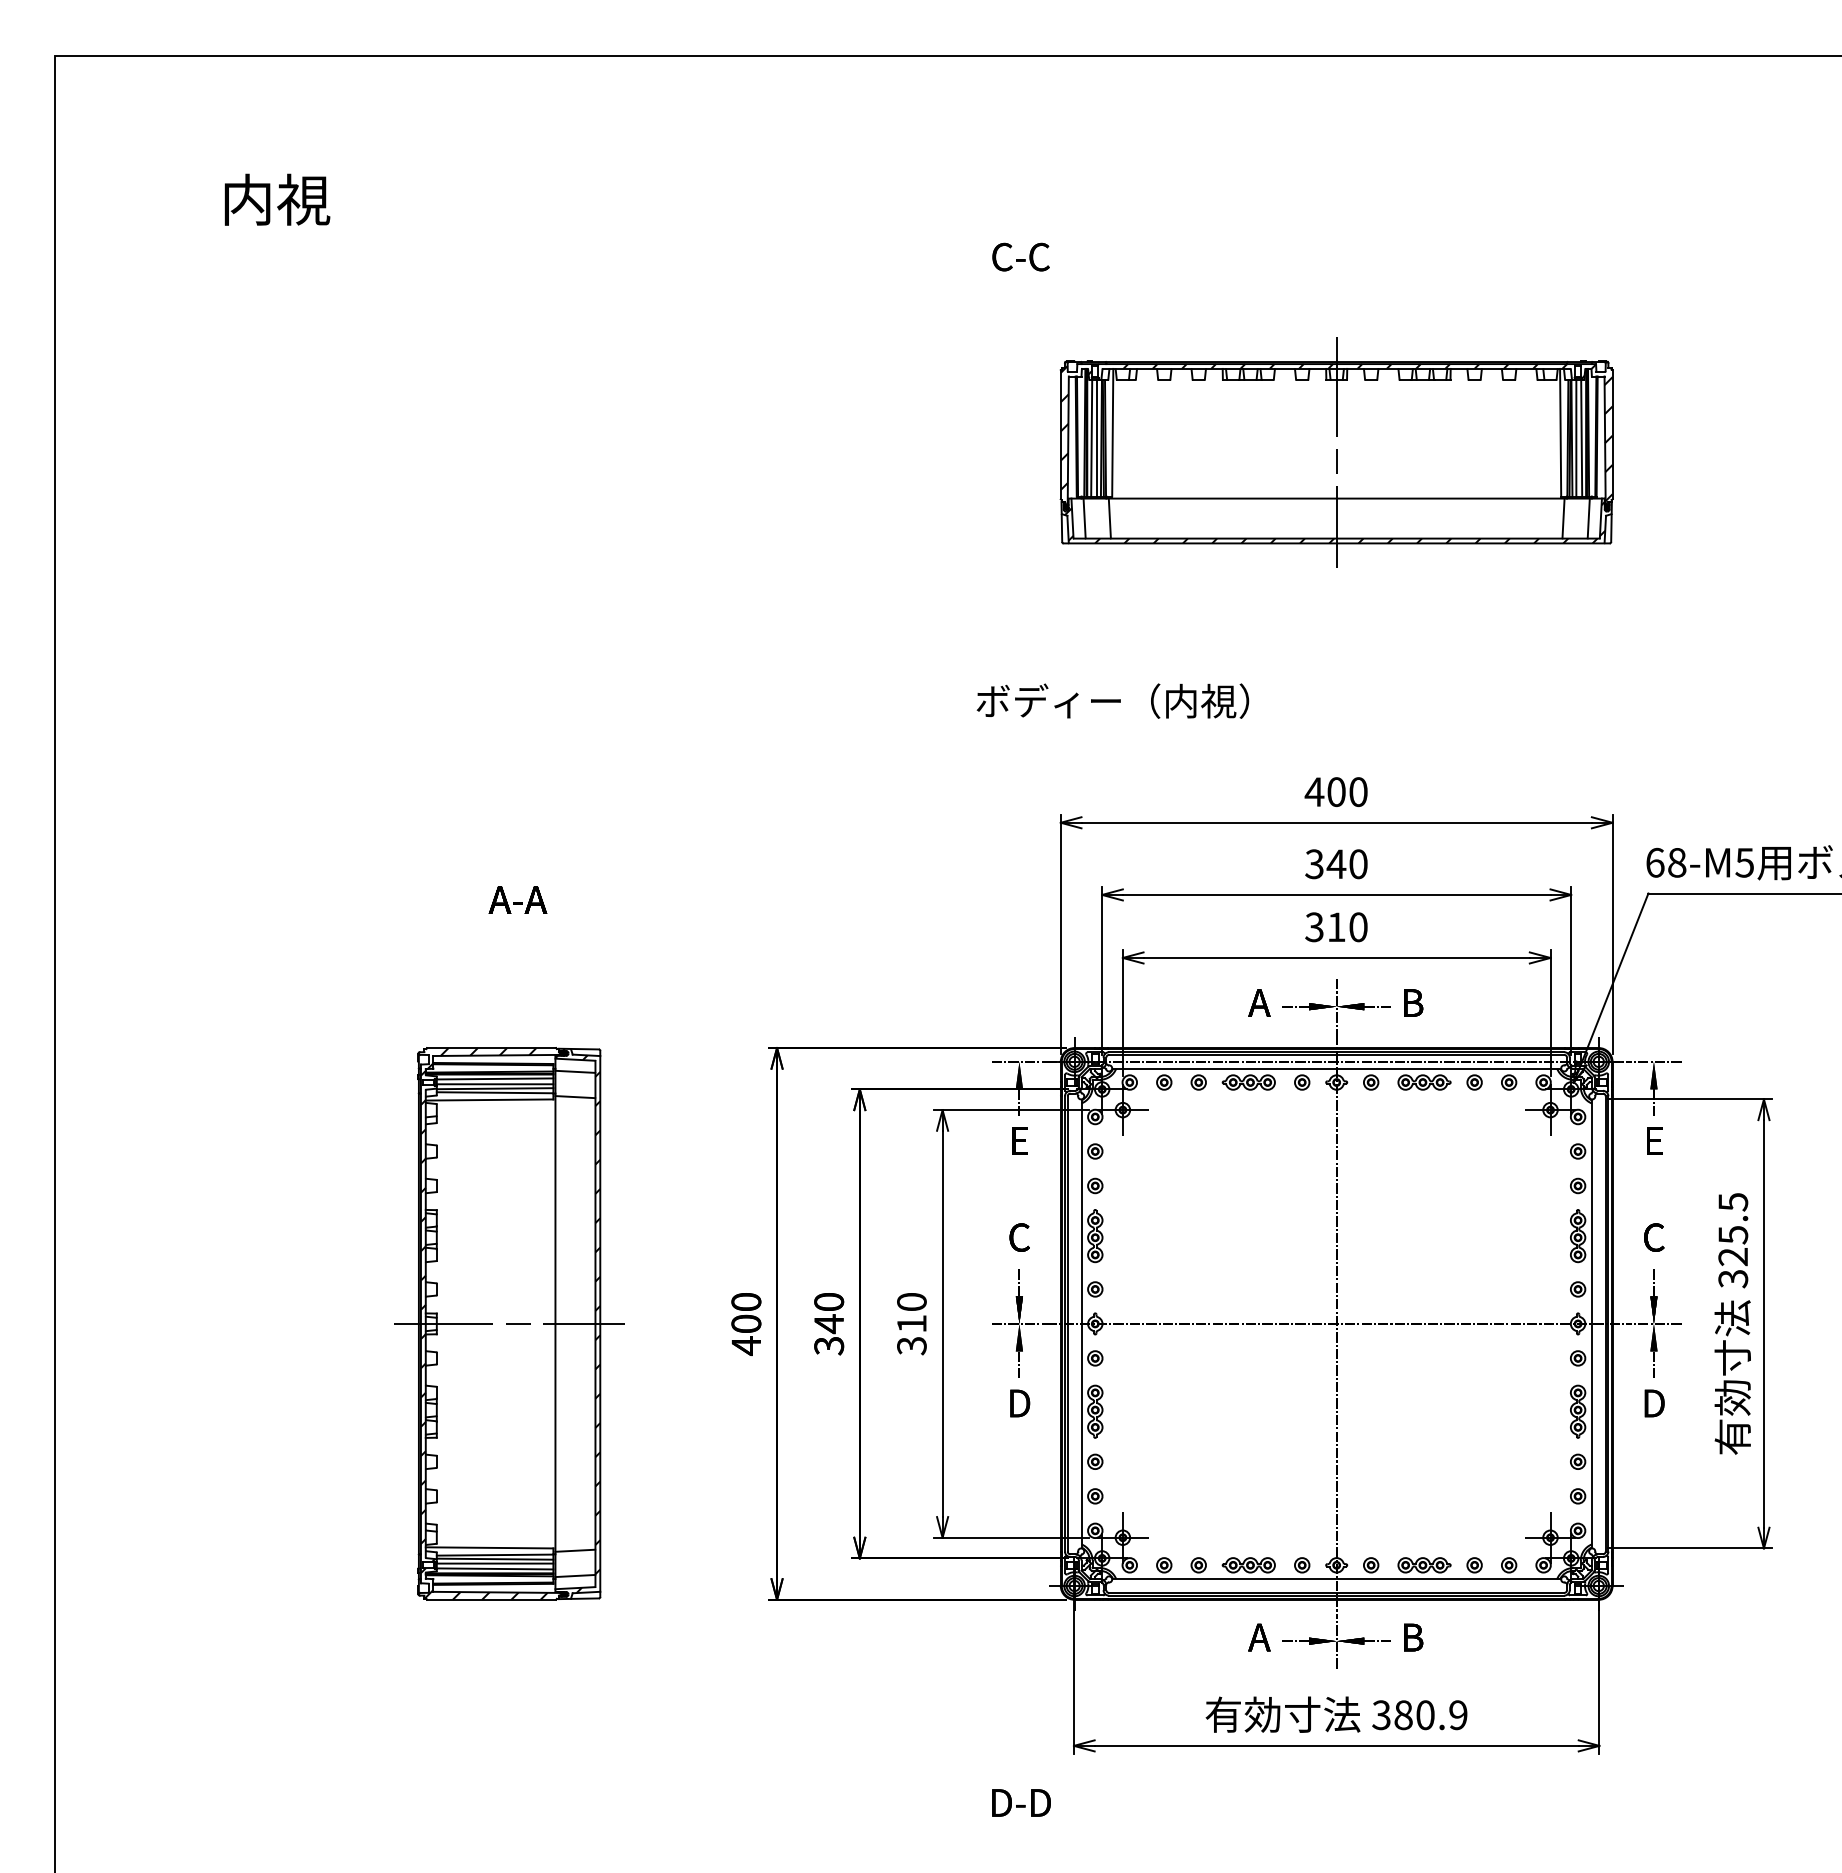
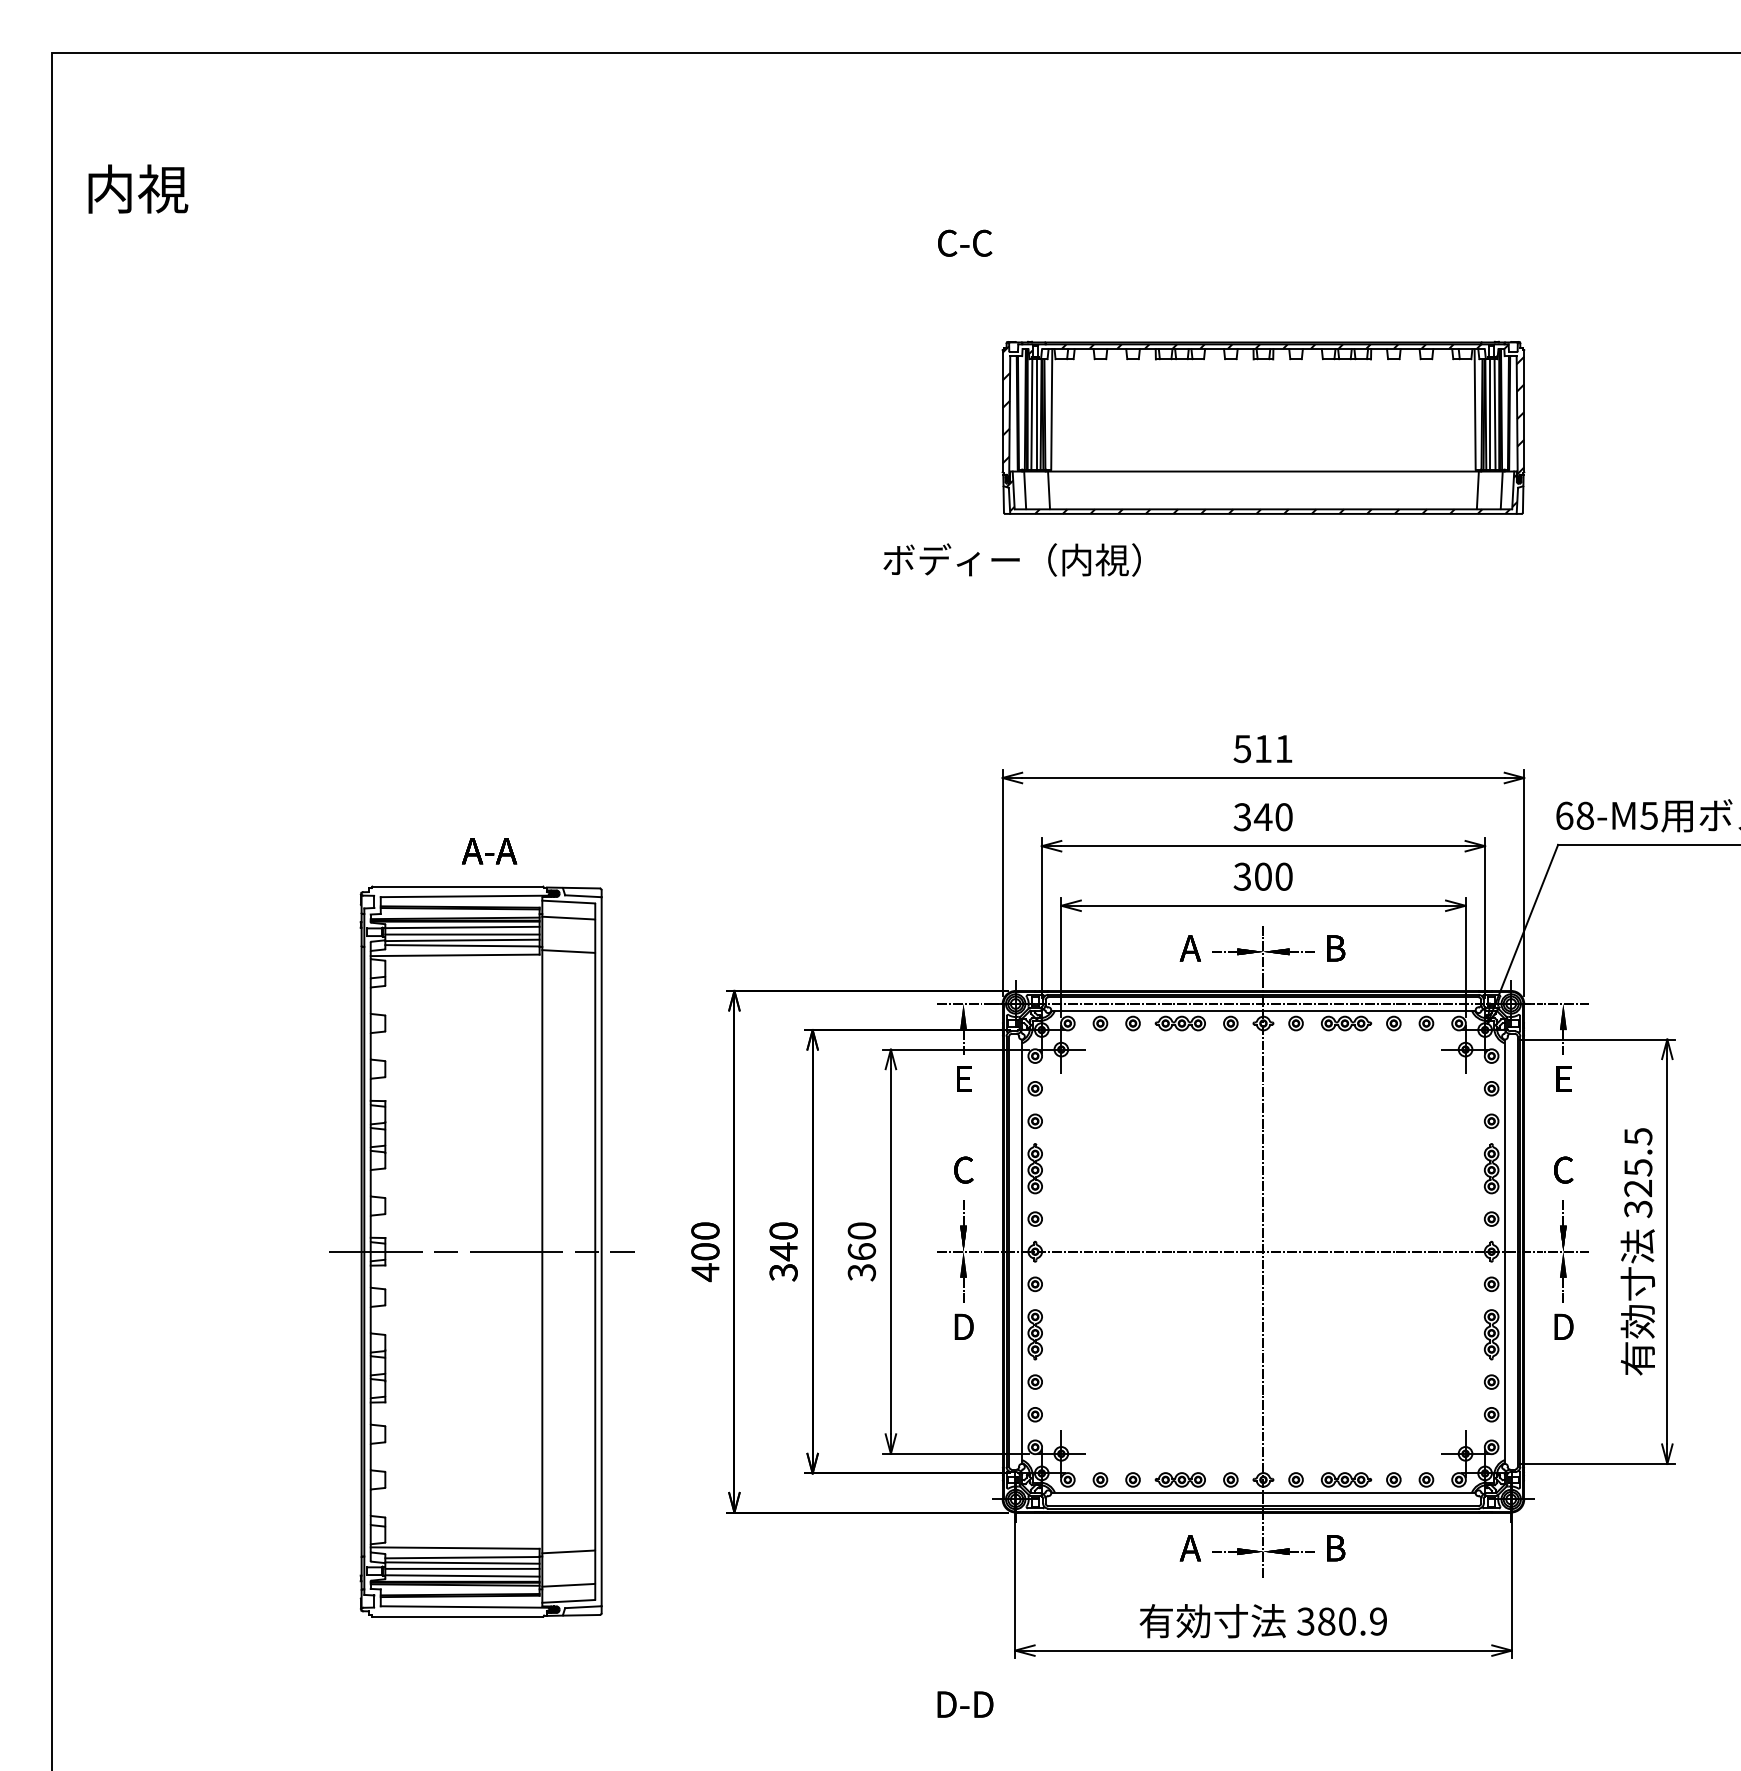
text: (277, 199) -> (138, 188), moved
line: (1336, 452) -> (1263, 427), removed
text: (1112, 700) -> (1011, 559), moved
text: (1335, 792) -> (1262, 749), 400 -> 511
text: (1336, 927) -> (1263, 876), 310 -> 300
part: (509, 1323) -> (481, 1251), size x1.4
text: (911, 1323) -> (861, 1251), 310 -> 360

